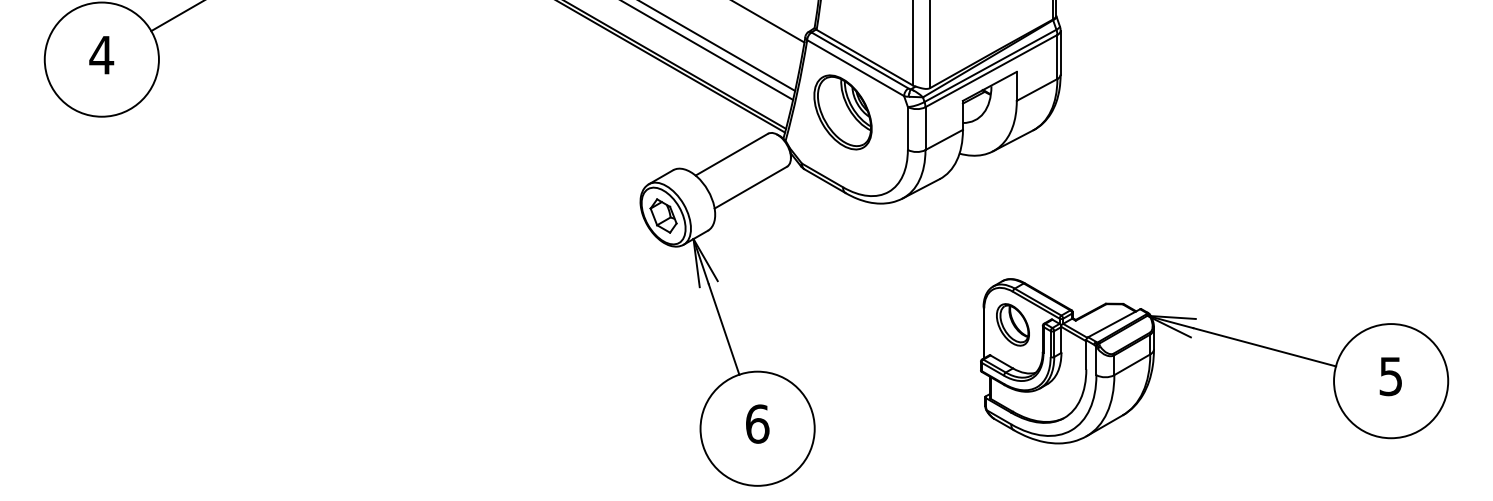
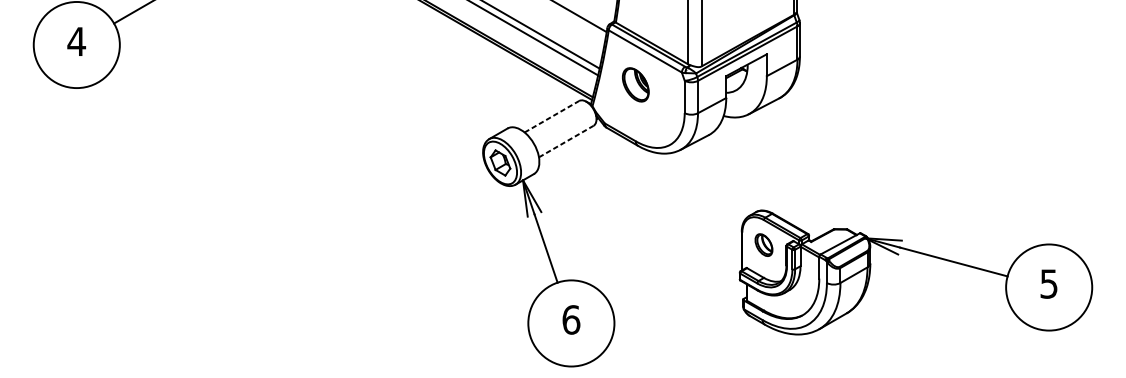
part: (842, 112) -> (635, 84), size x0.6
line: (731, 154) -> (551, 116), solid -> dashed
line: (750, 187) -> (566, 141), solid -> dashed
part: (1012, 324) -> (763, 244), size x0.7

